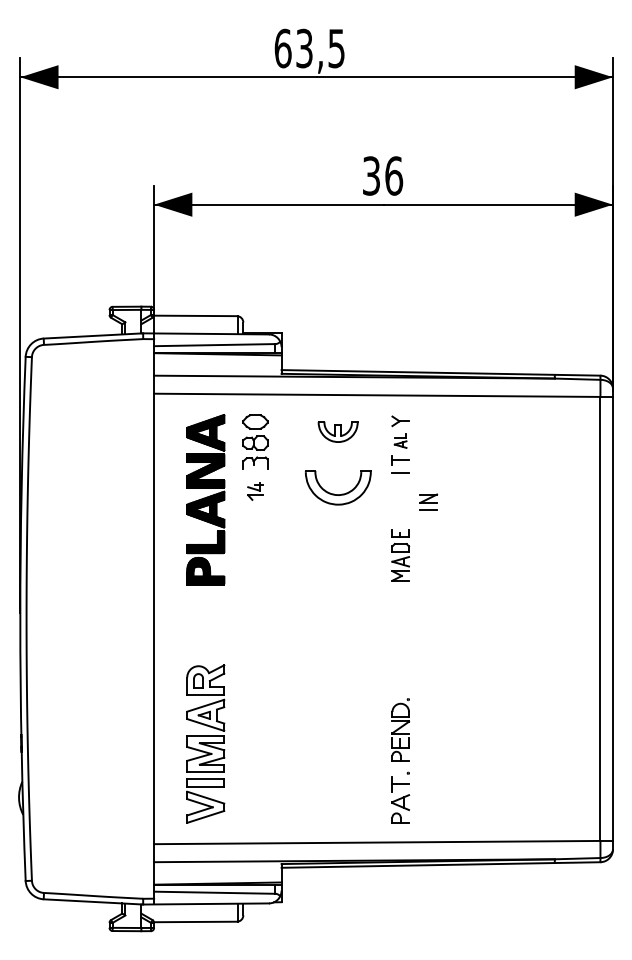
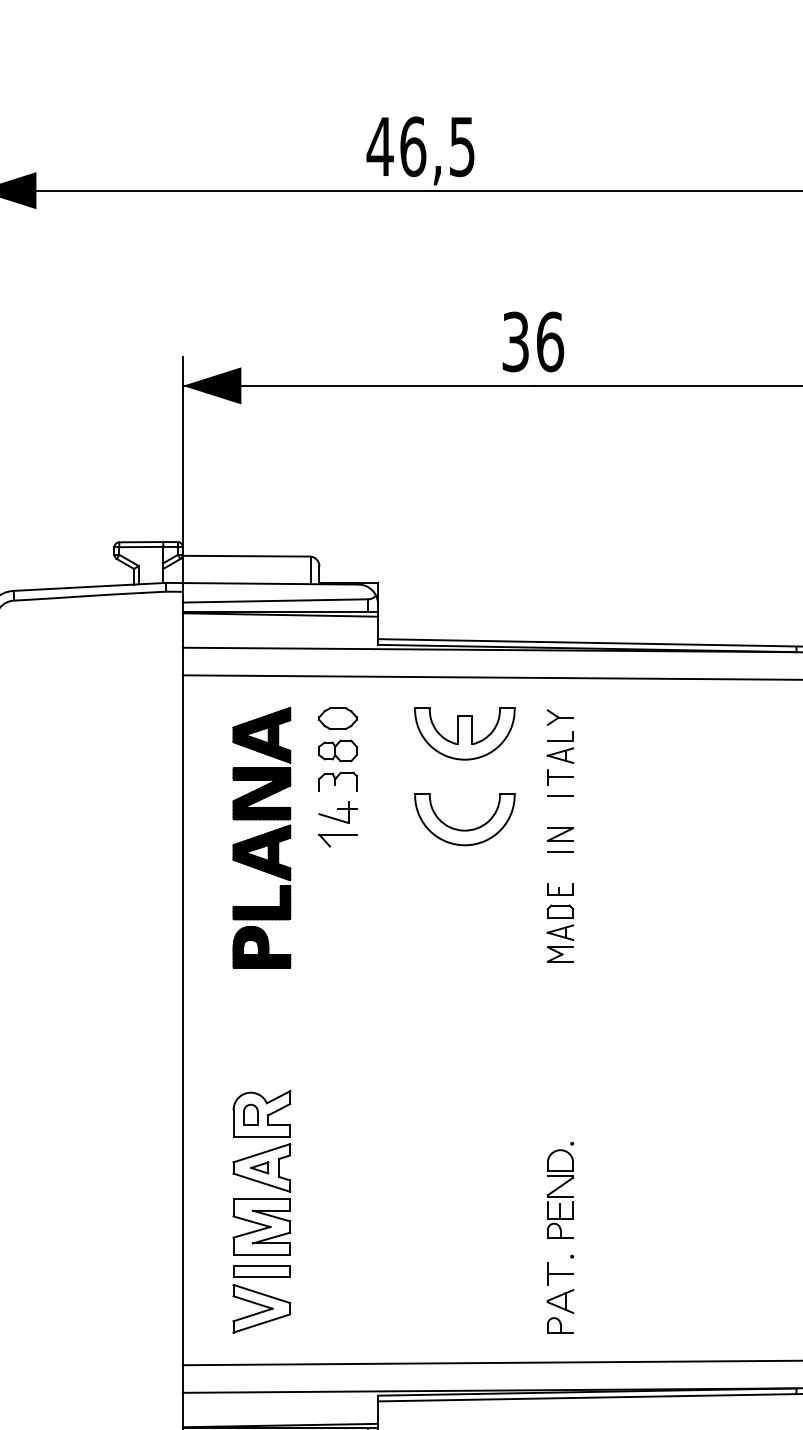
text: (293, 48) -> (396, 146), 63,5 -> 46,5
part: (337, 431) -> (463, 733), size x1.67
part: (400, 440) -> (560, 746), size x1.43
part: (255, 491) -> (338, 825), size x1.67
part: (428, 501) -> (560, 838), moved

